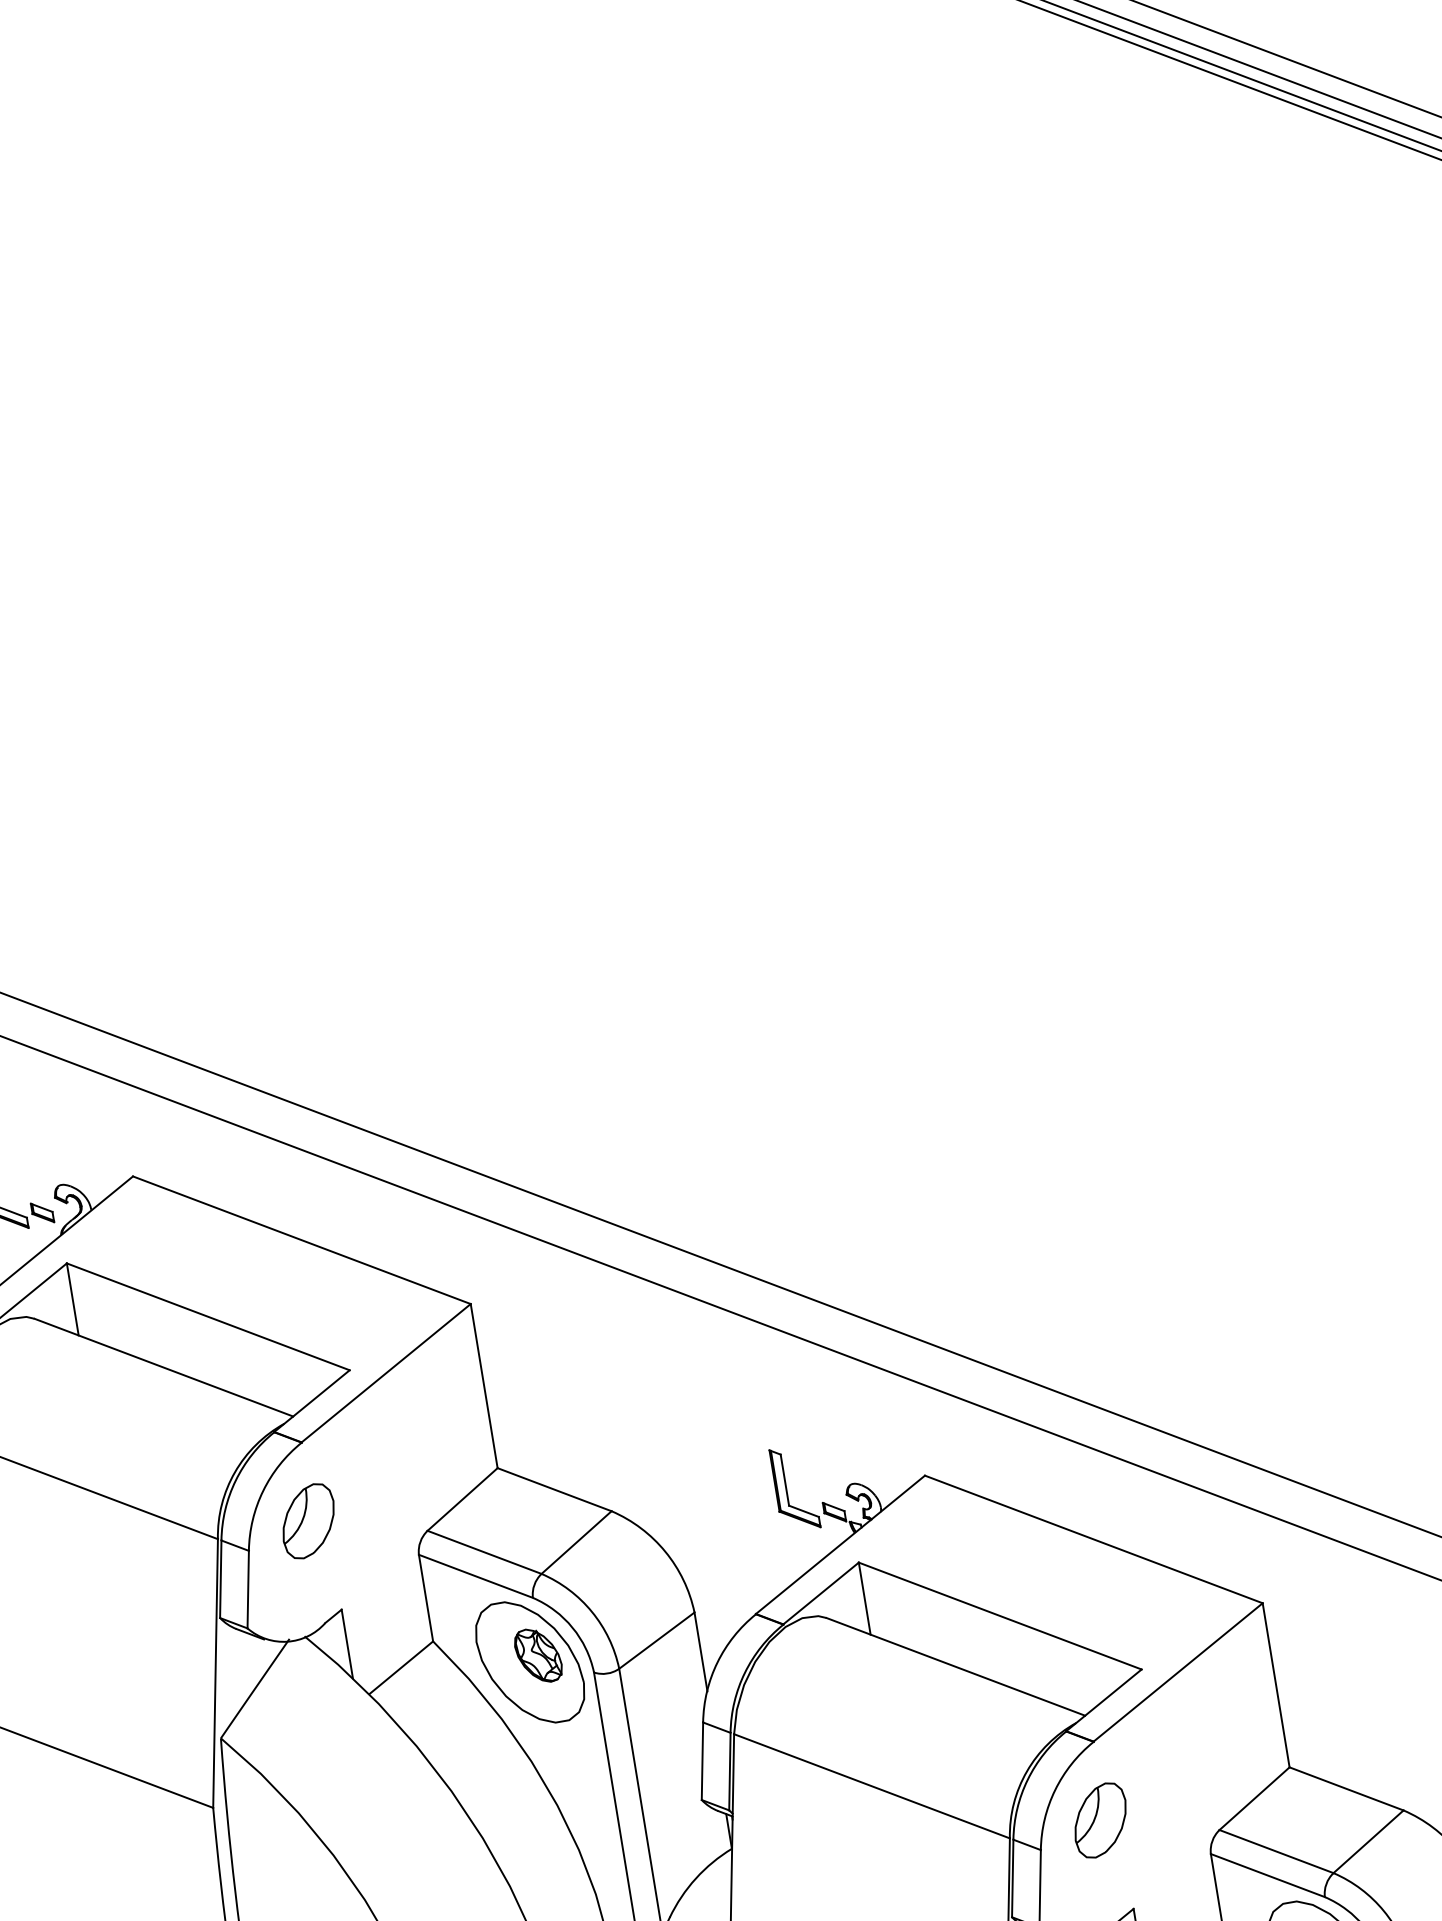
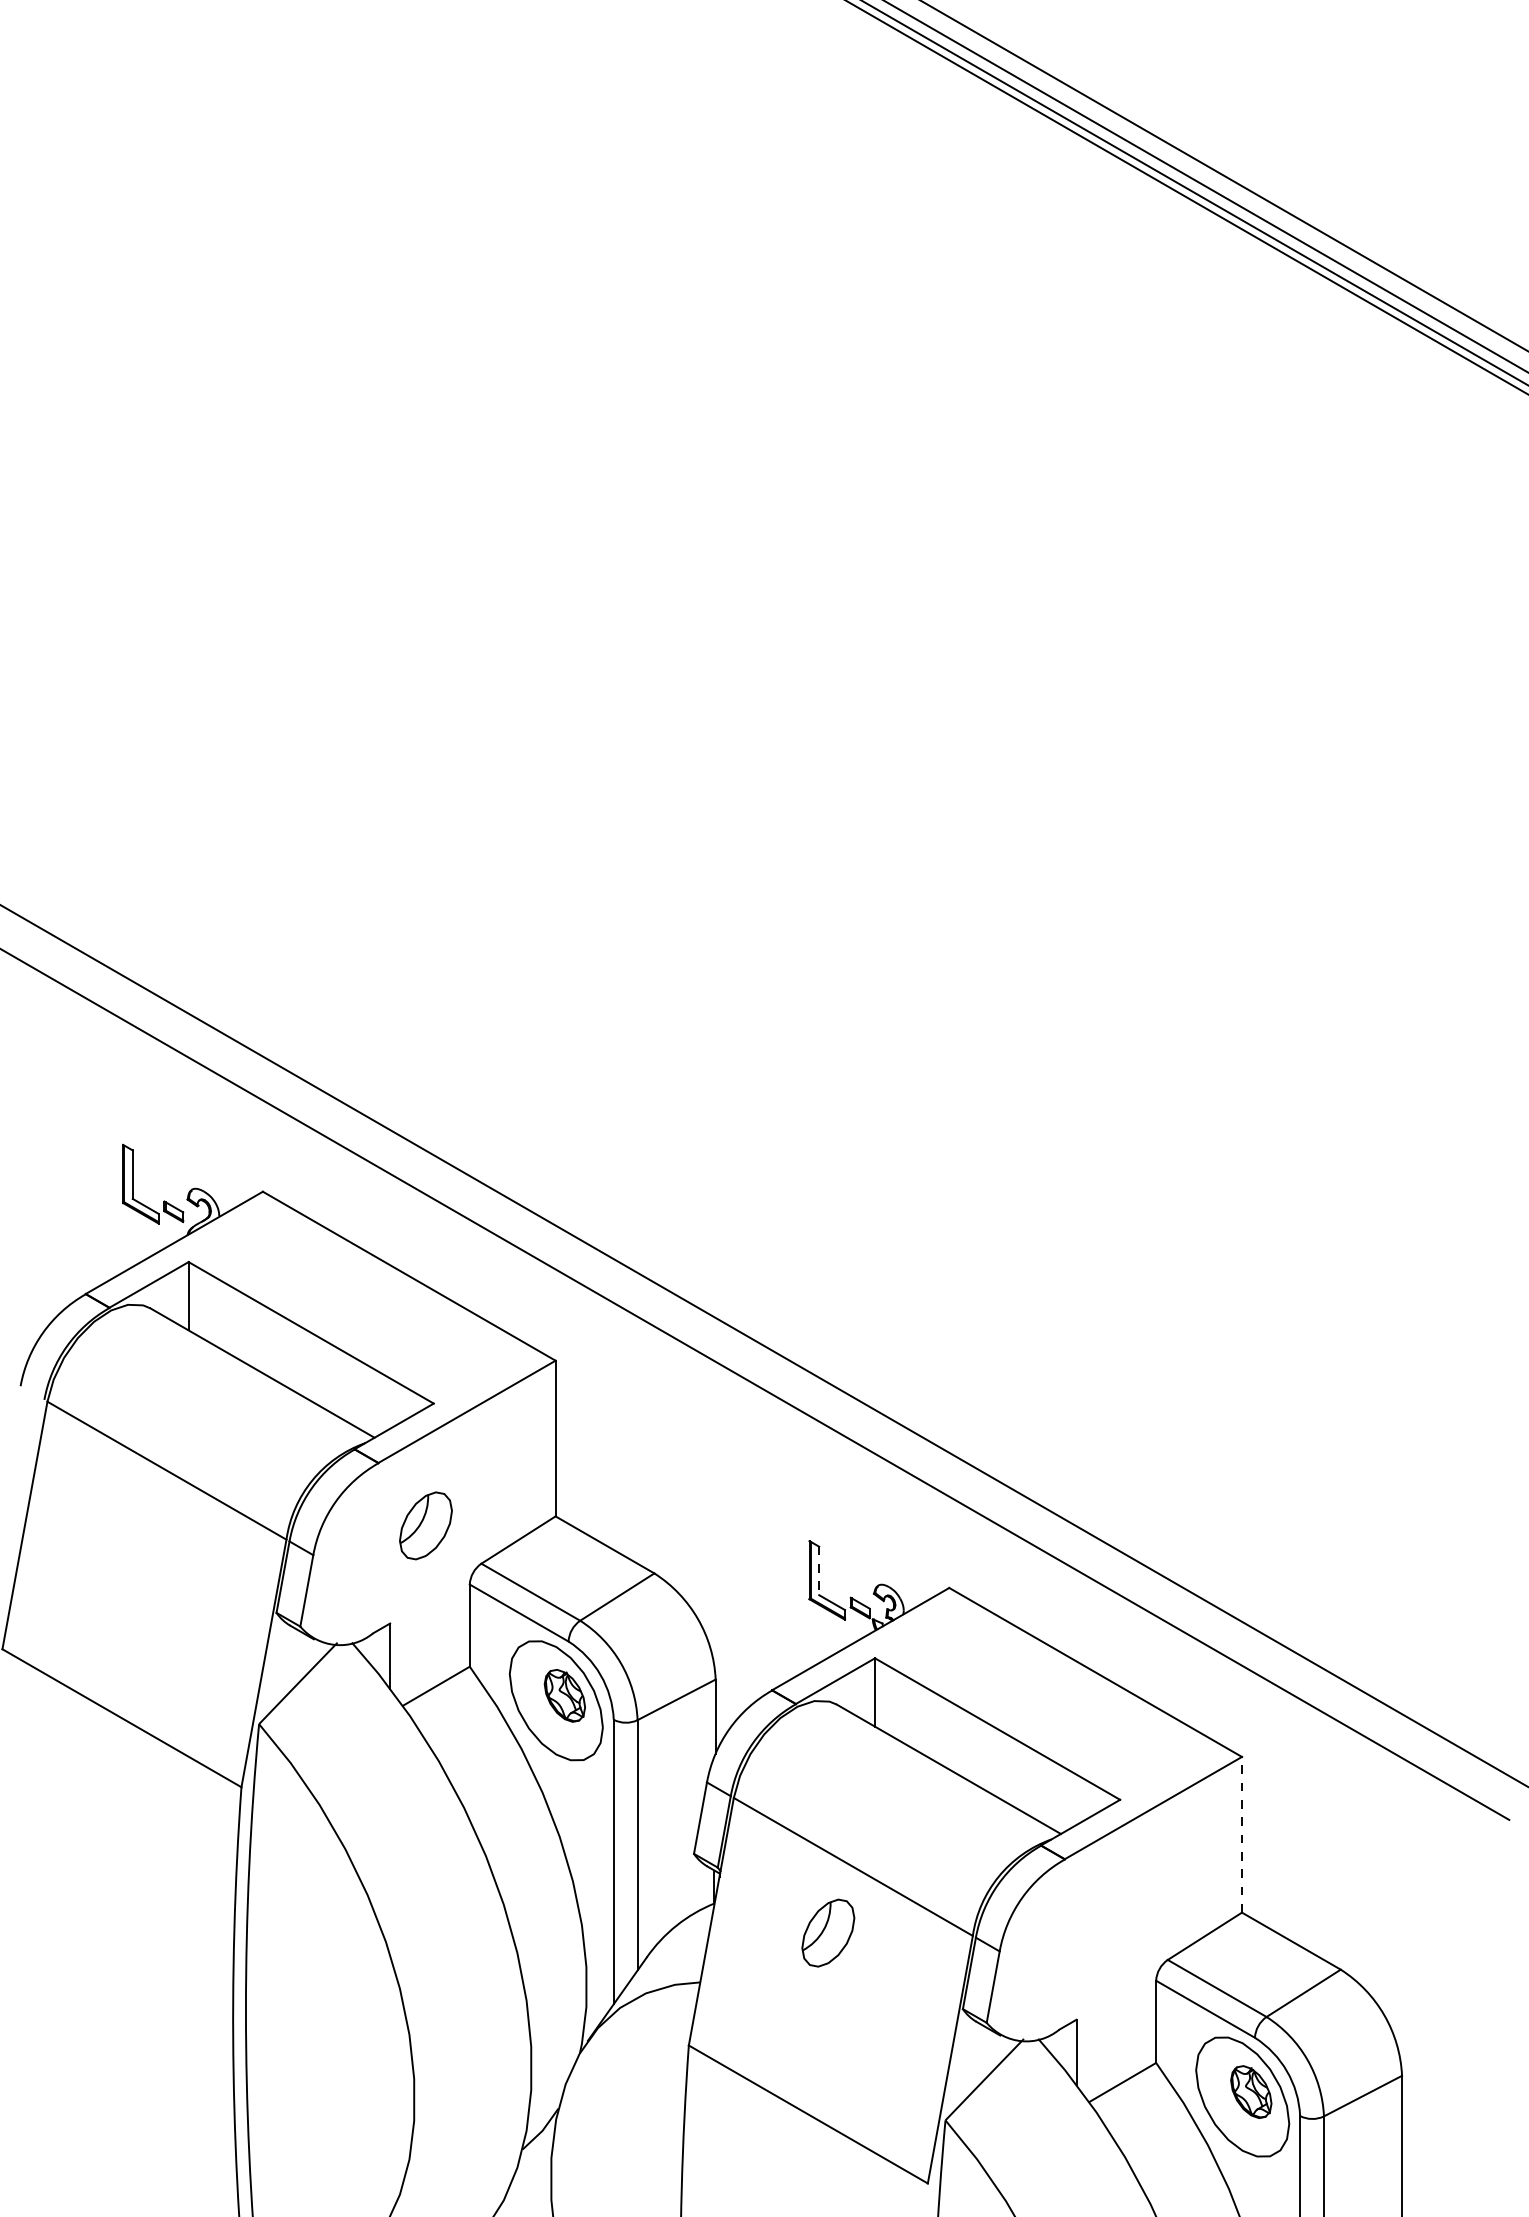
line: (785, 1480) -> (819, 1571), solid -> dashed
part: (308, 1520) -> (425, 1525), moved
line: (1275, 1685) -> (1241, 1834), solid -> dashed
part: (1100, 1819) -> (828, 1932), moved

